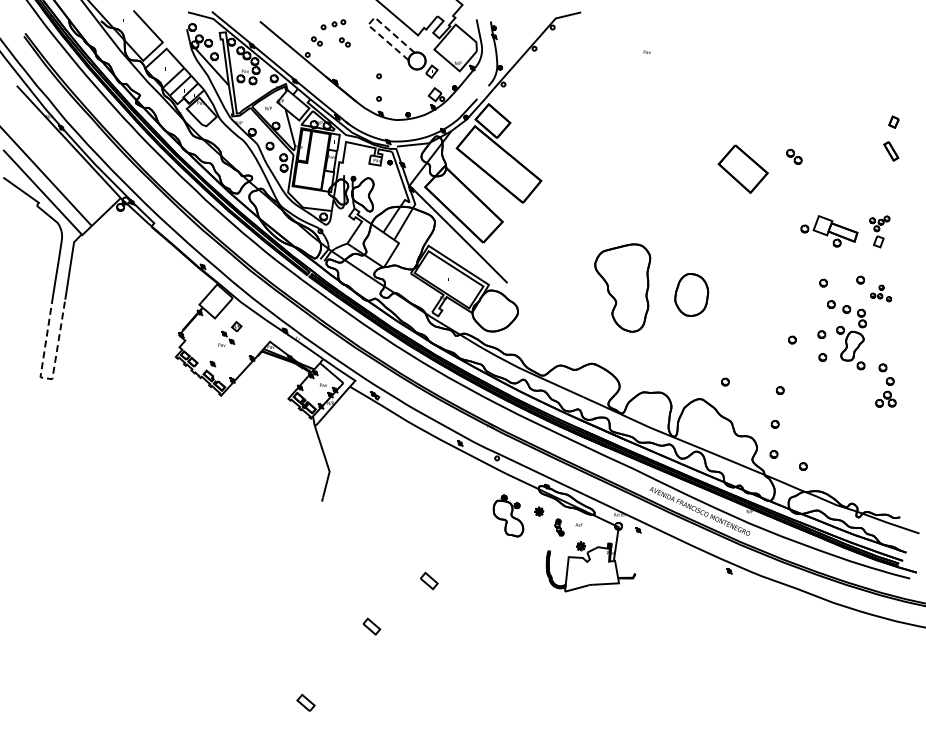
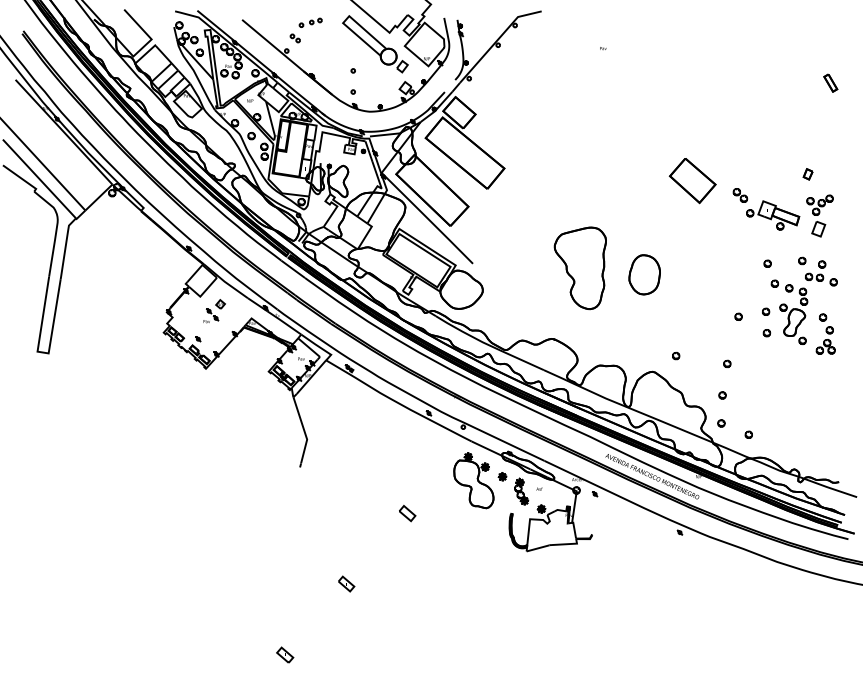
line: (371, 20) -> (346, 18), dashed -> solid
part: (344, 42) -> (321, 39), removed
part: (893, 121) -> (807, 173), moved
part: (891, 151) -> (830, 83), moved
part: (794, 156) -> (740, 195), moved
part: (742, 168) -> (692, 180), moved
part: (879, 231) -> (819, 215), size x1.43
part: (880, 293) -> (820, 273), size x1.67
line: (45, 378) -> (42, 352), dashed -> solid
part: (885, 385) -> (825, 334), moved
part: (508, 515) -> (473, 480), size x1.43
part: (559, 527) -> (521, 491), size x1.67
part: (429, 580) -> (407, 513), moved

